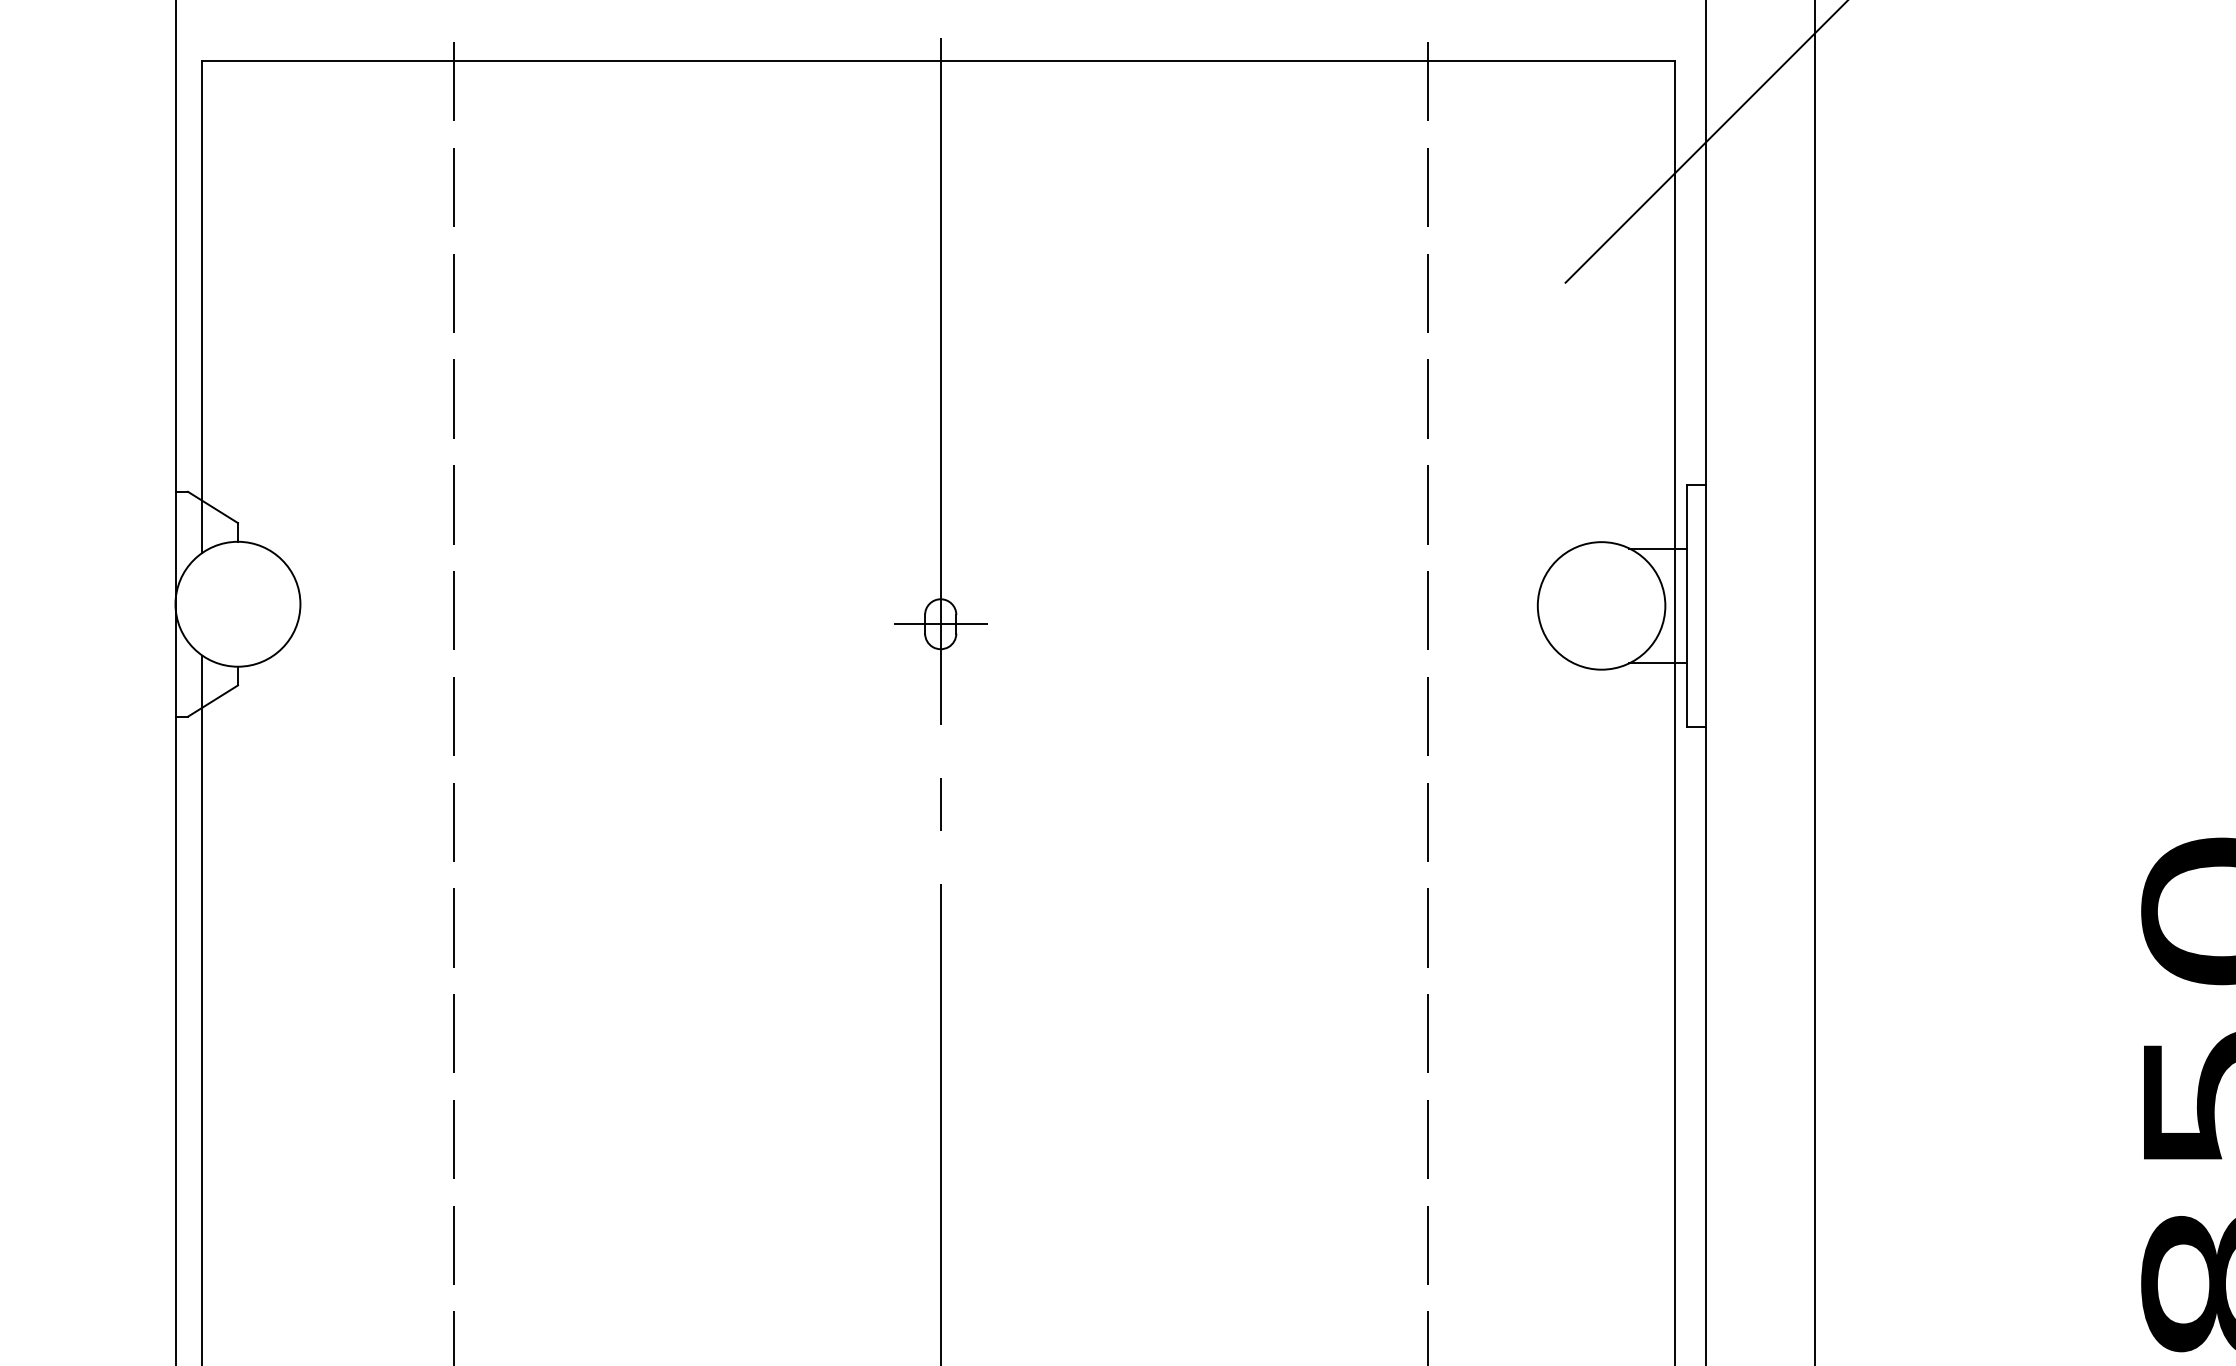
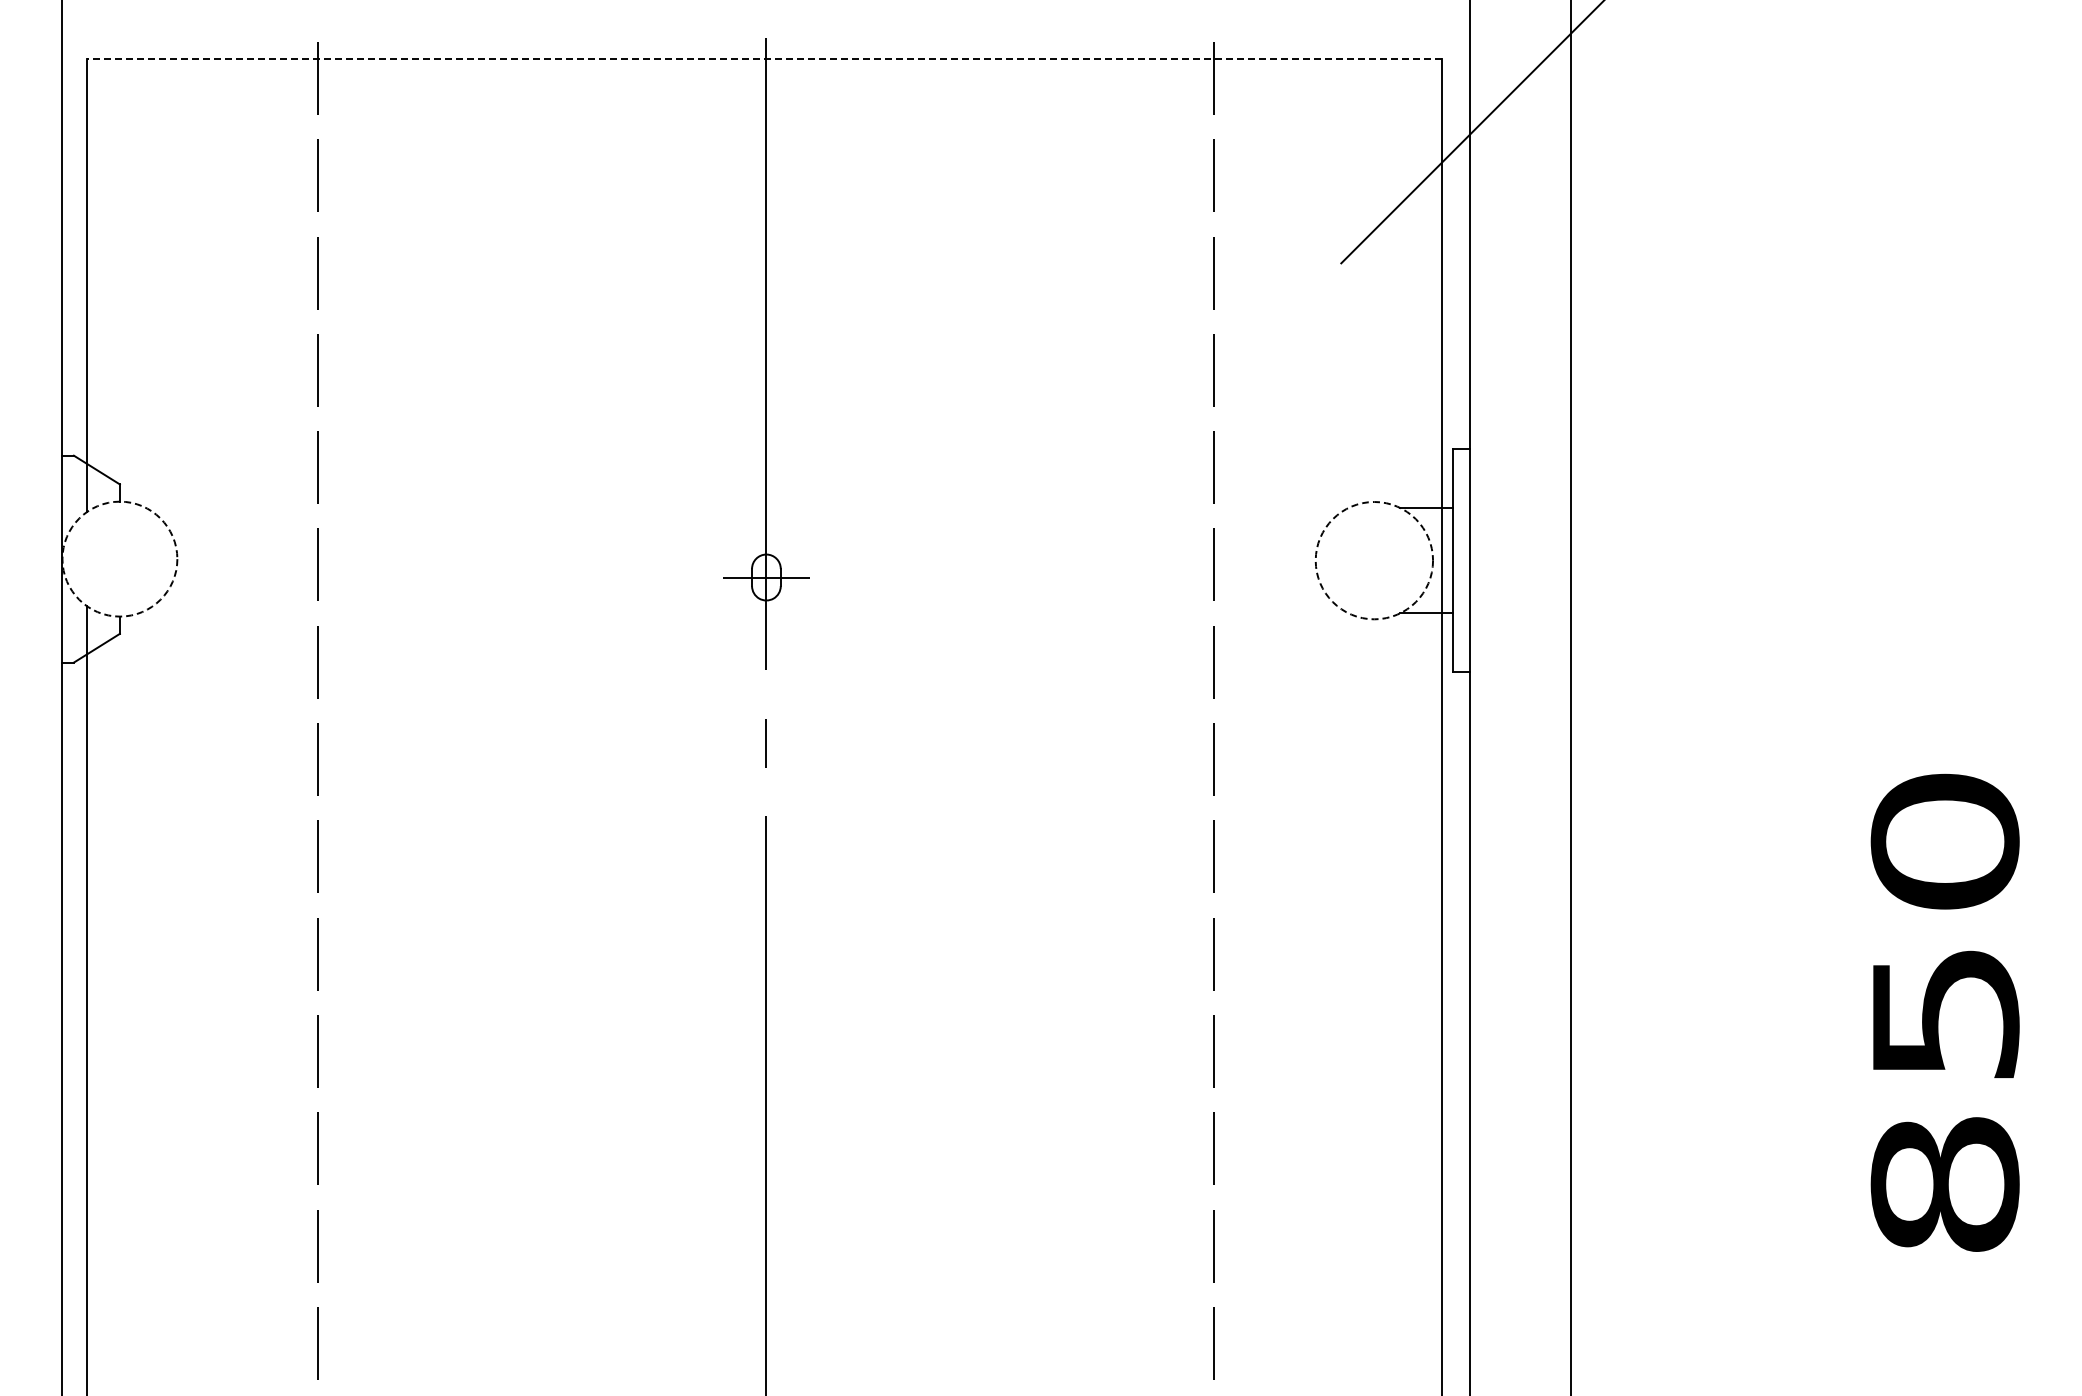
line: (937, 61) -> (763, 59), solid -> dashed
circle: (237, 603) -> (119, 558), solid -> dashed
circle: (1601, 605) -> (1374, 560), solid -> dashed

